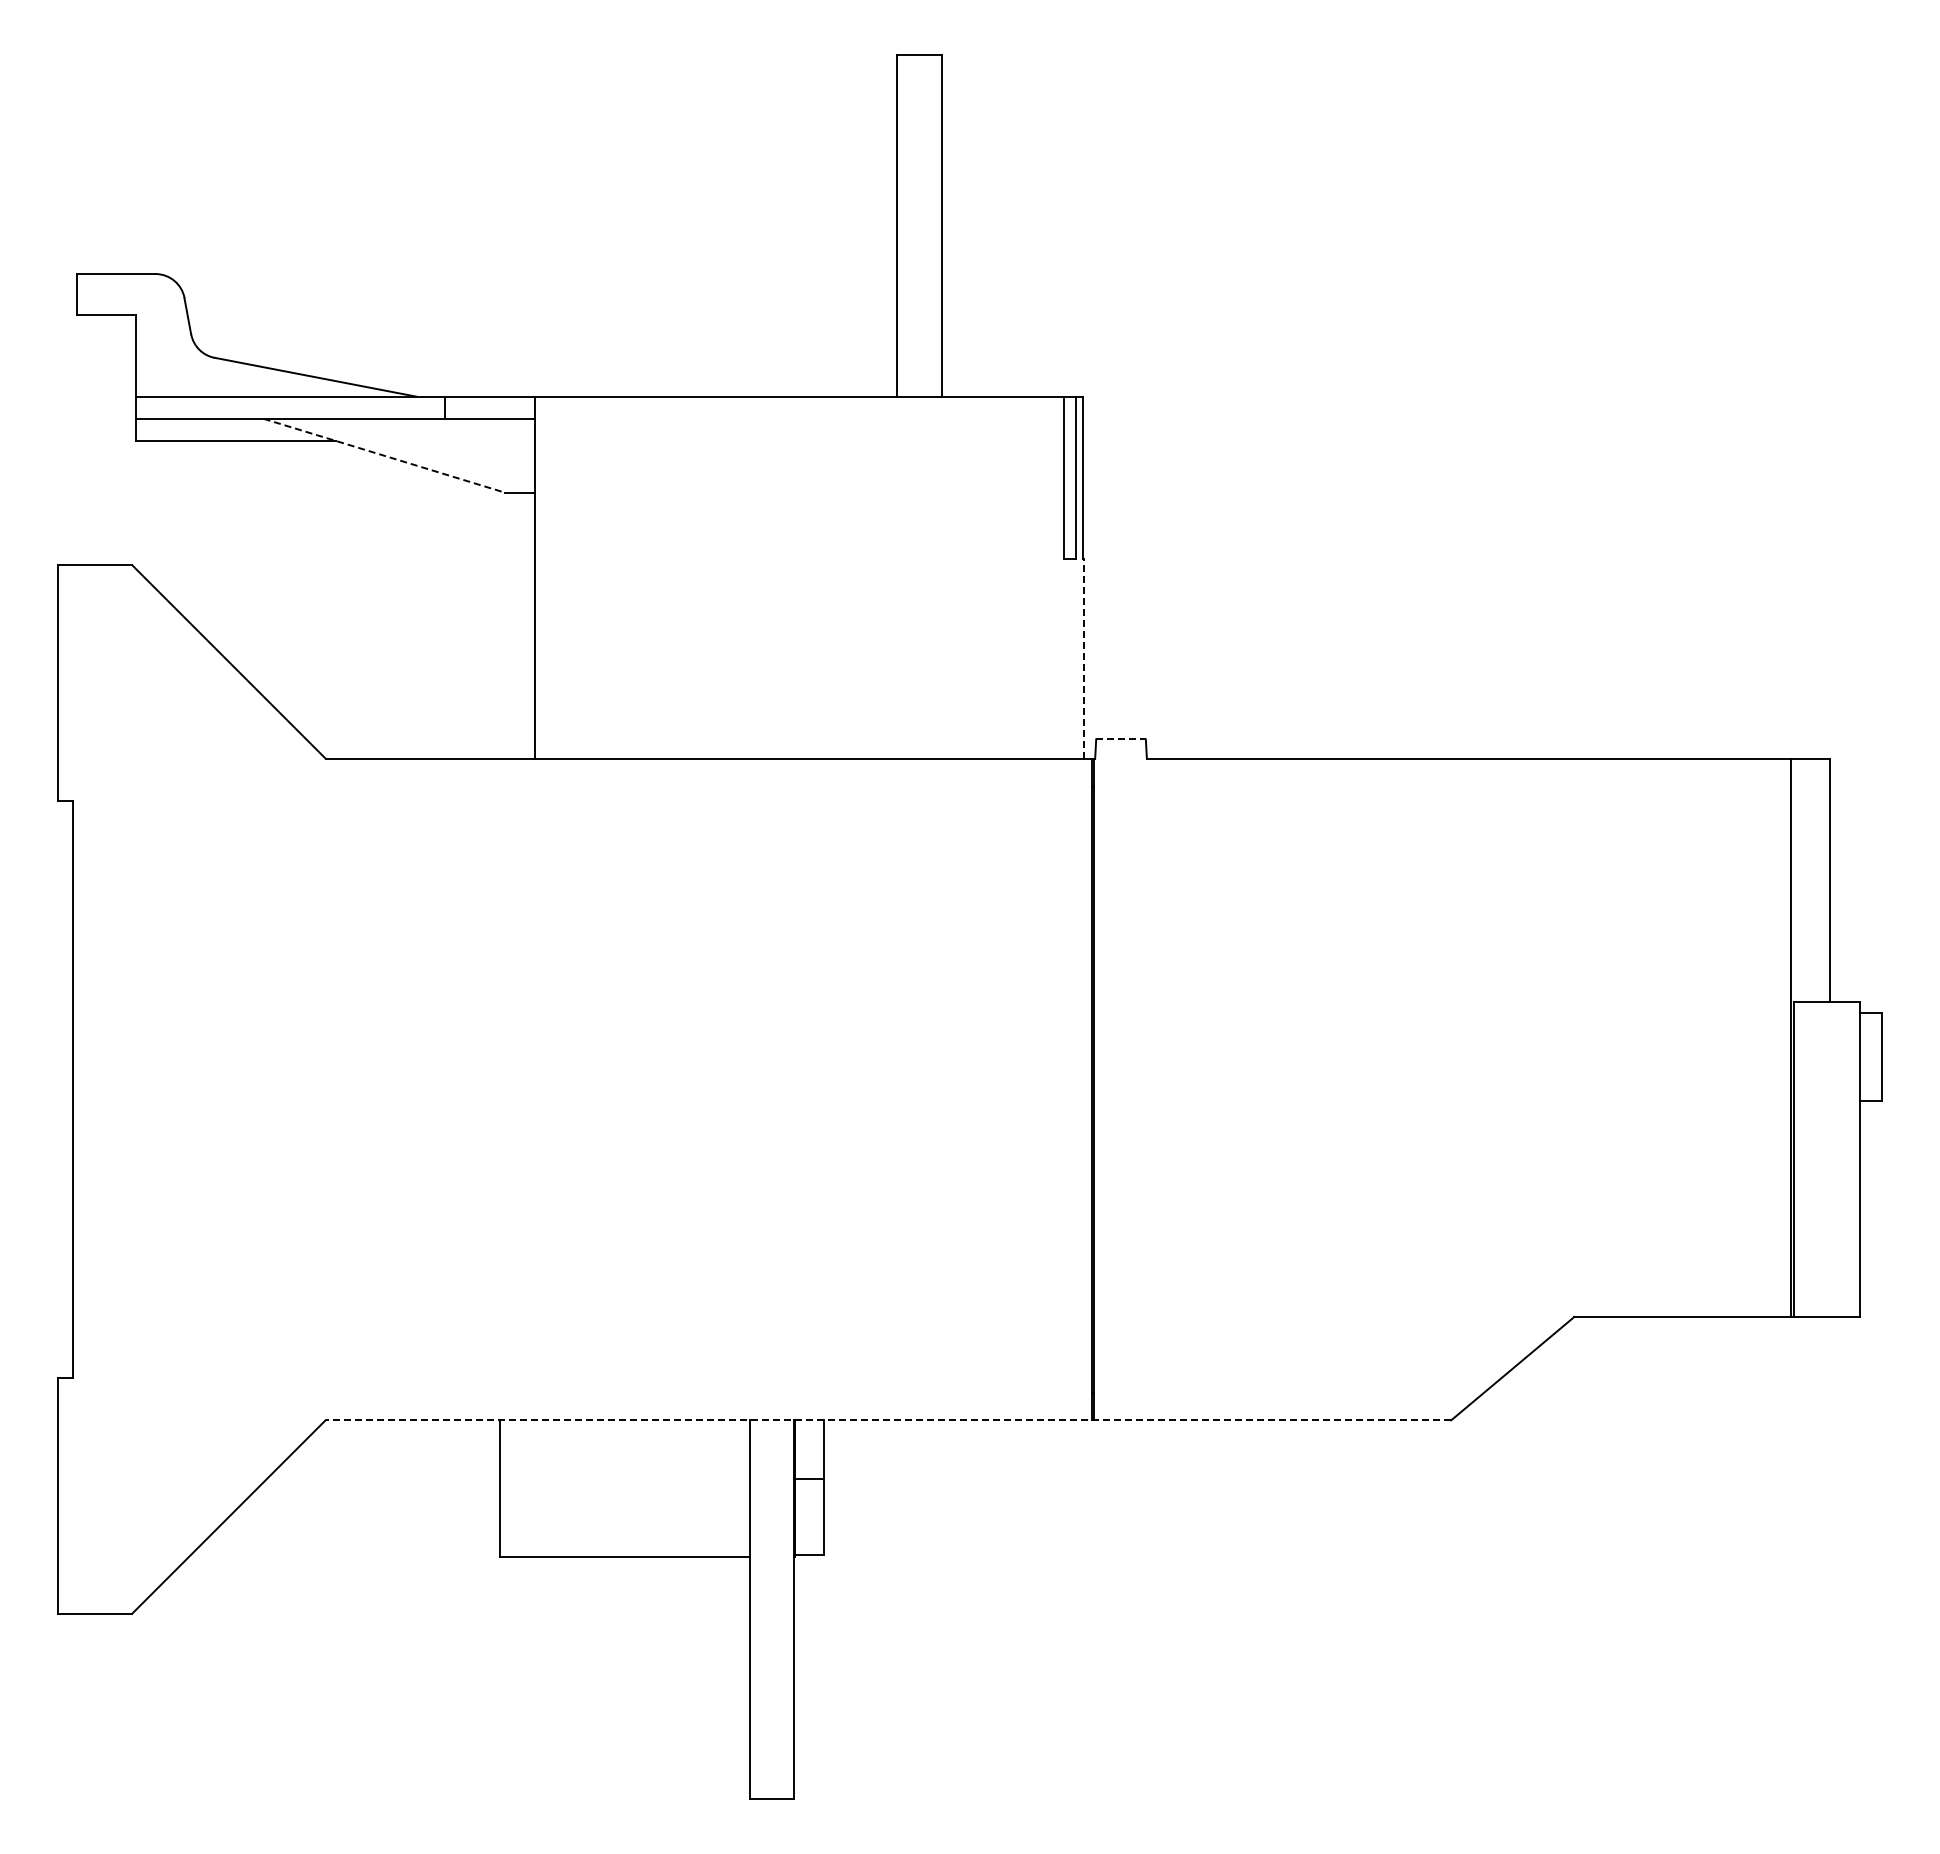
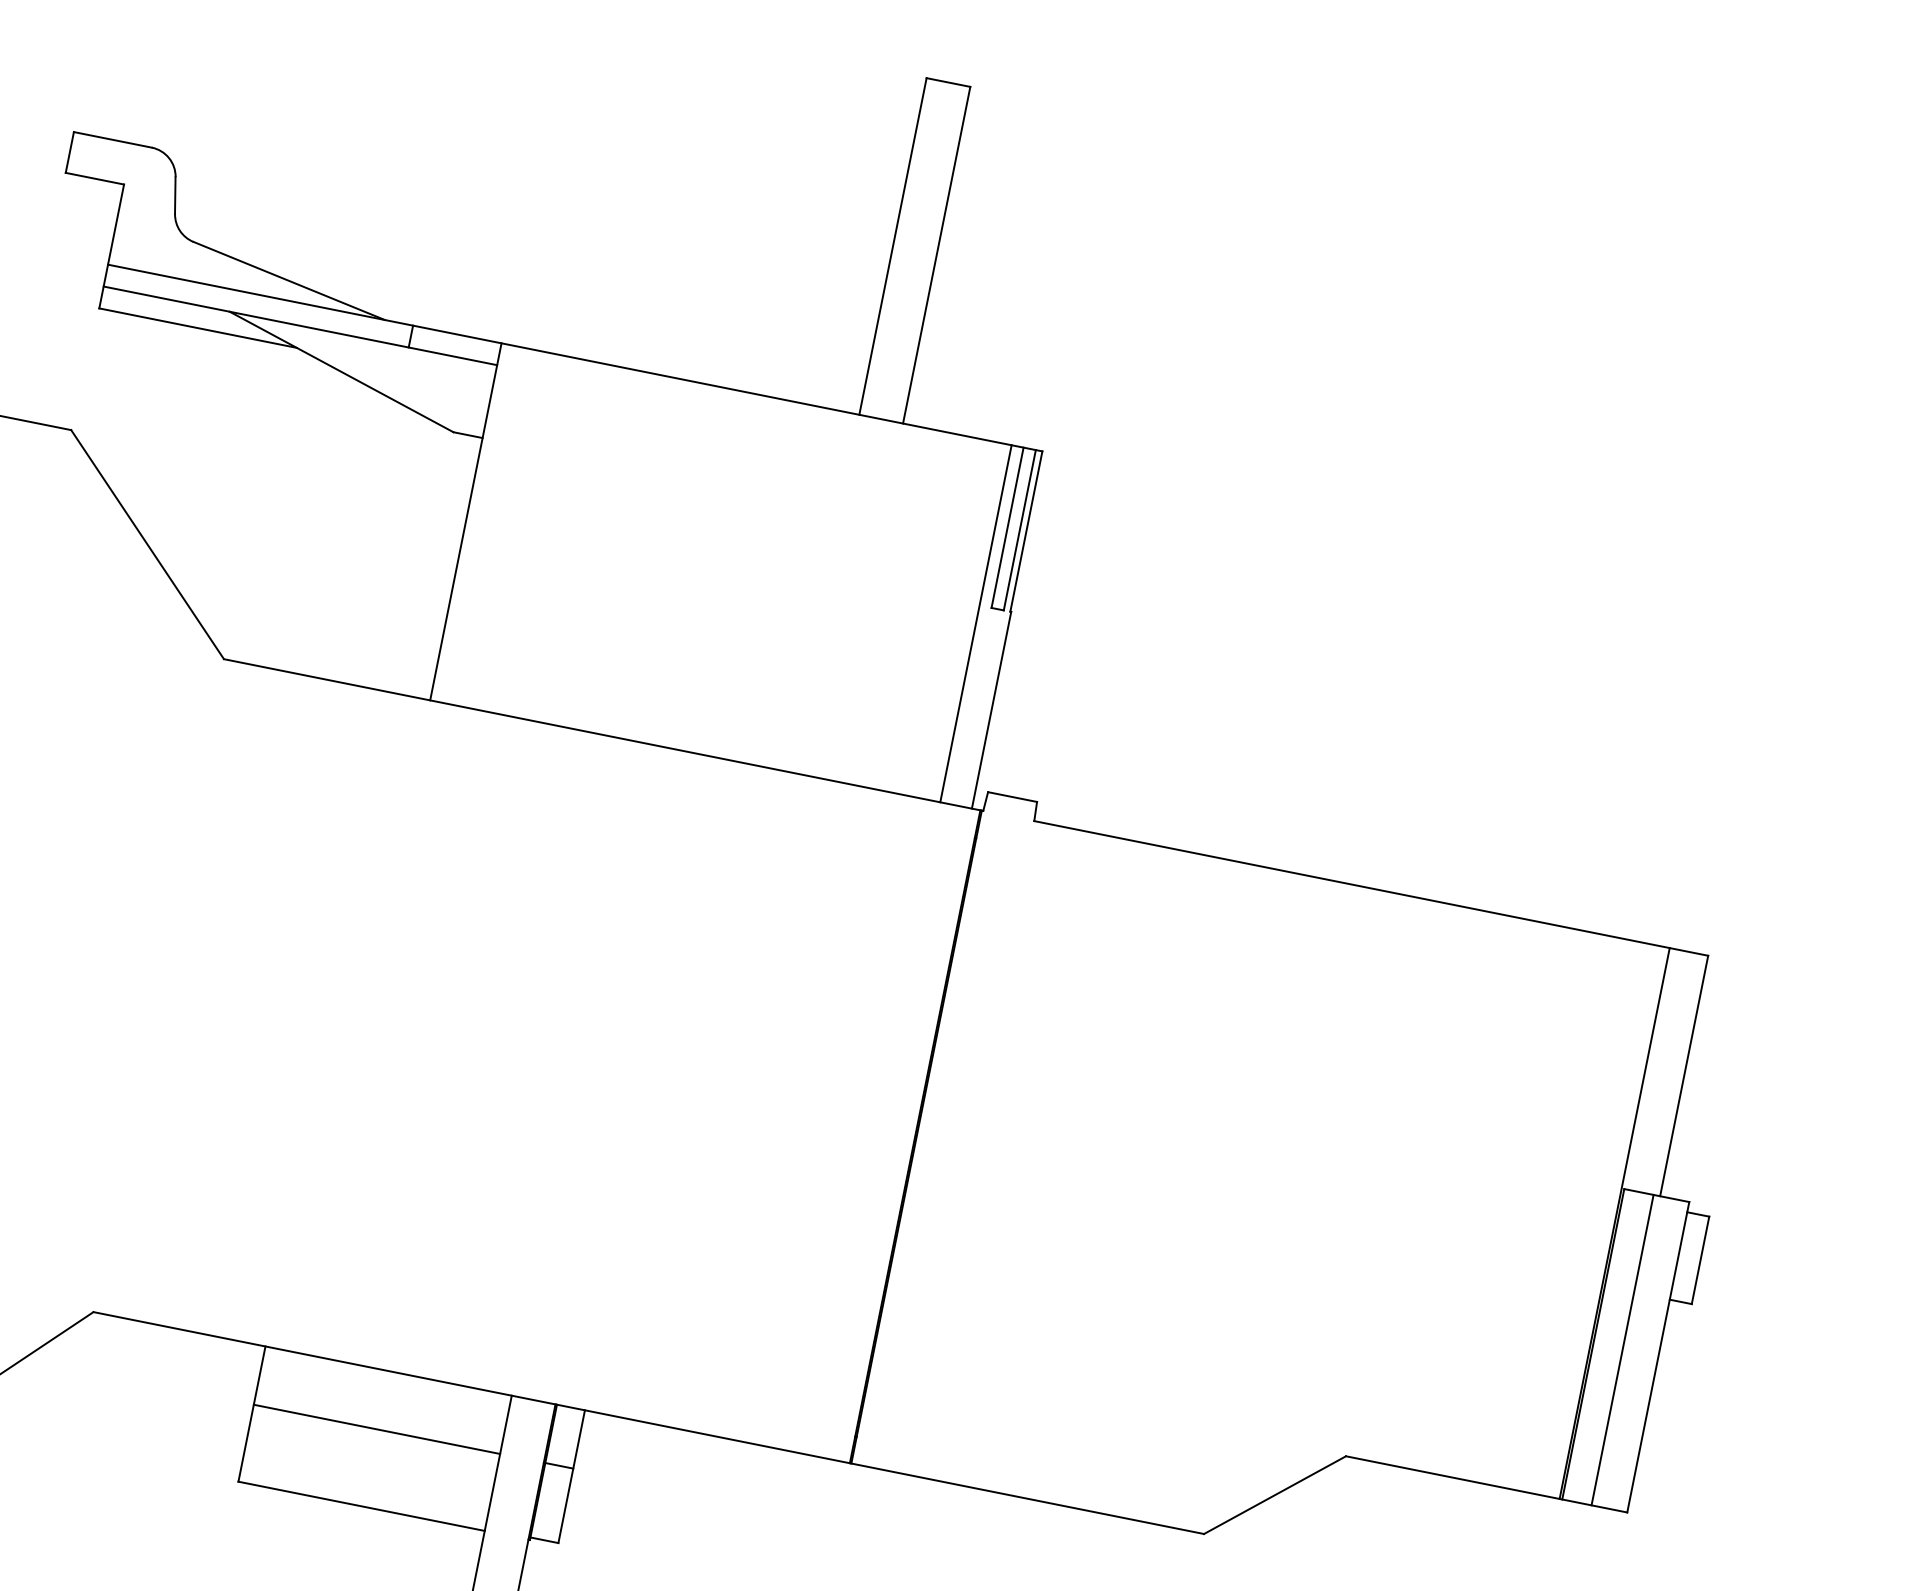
line: (384, 455) -> (341, 371), dashed -> solid
line: (1051, 577) -> (975, 623), added
line: (1083, 658) -> (991, 709), dashed -> solid
line: (1121, 739) -> (1013, 797), dashed -> solid
line: (1823, 1159) -> (1622, 1350), added
line: (888, 1420) -> (648, 1423), dashed -> solid
line: (624, 1479) -> (376, 1429), added

